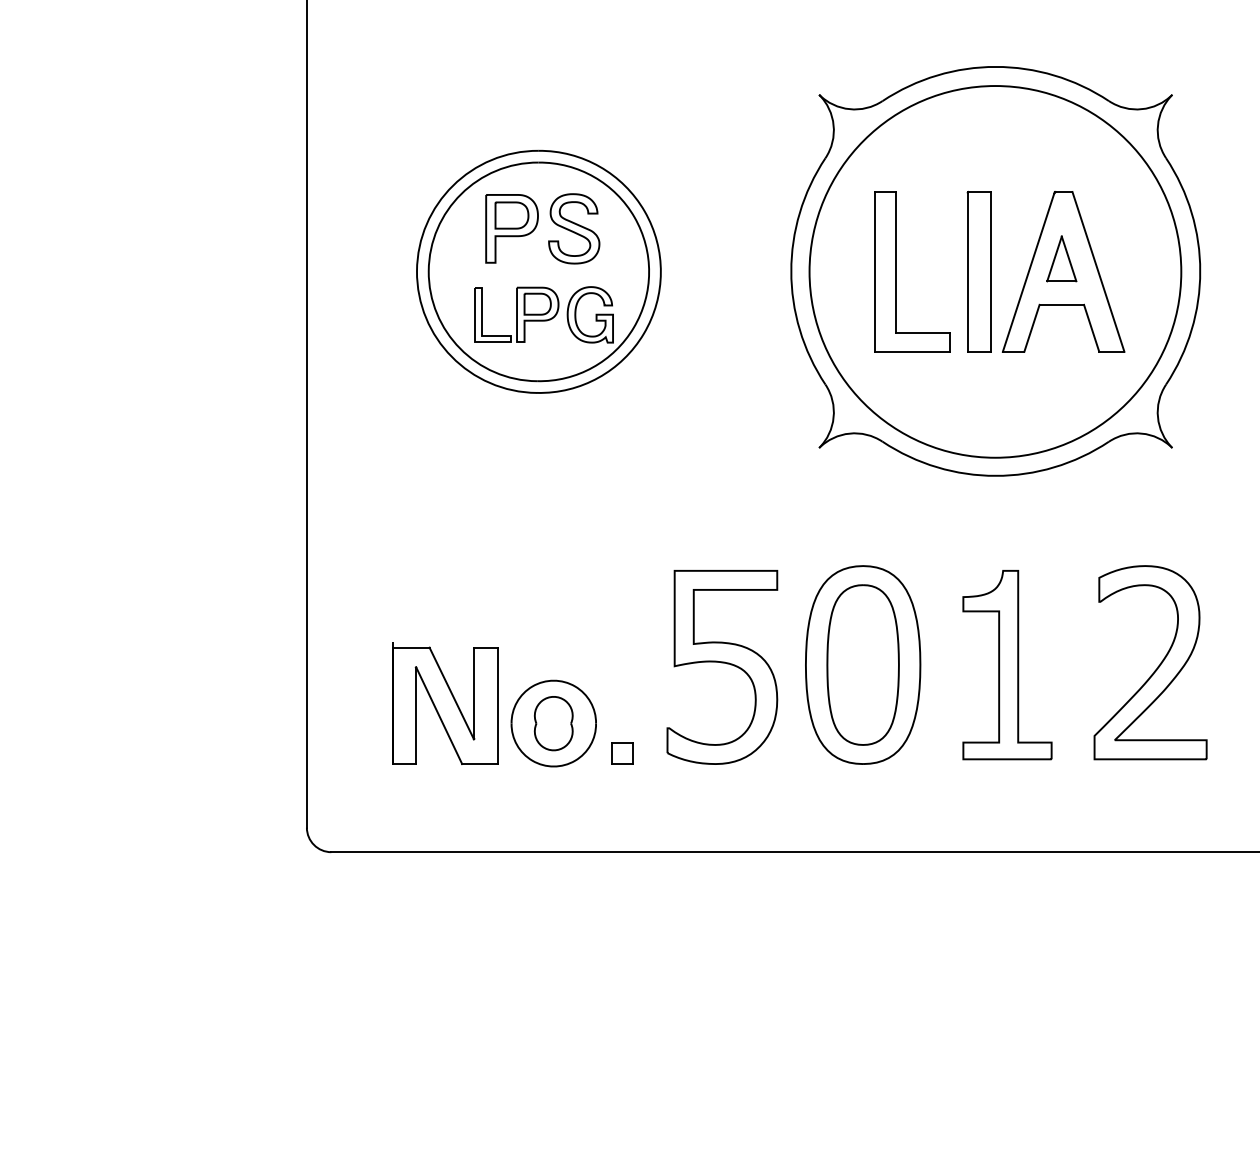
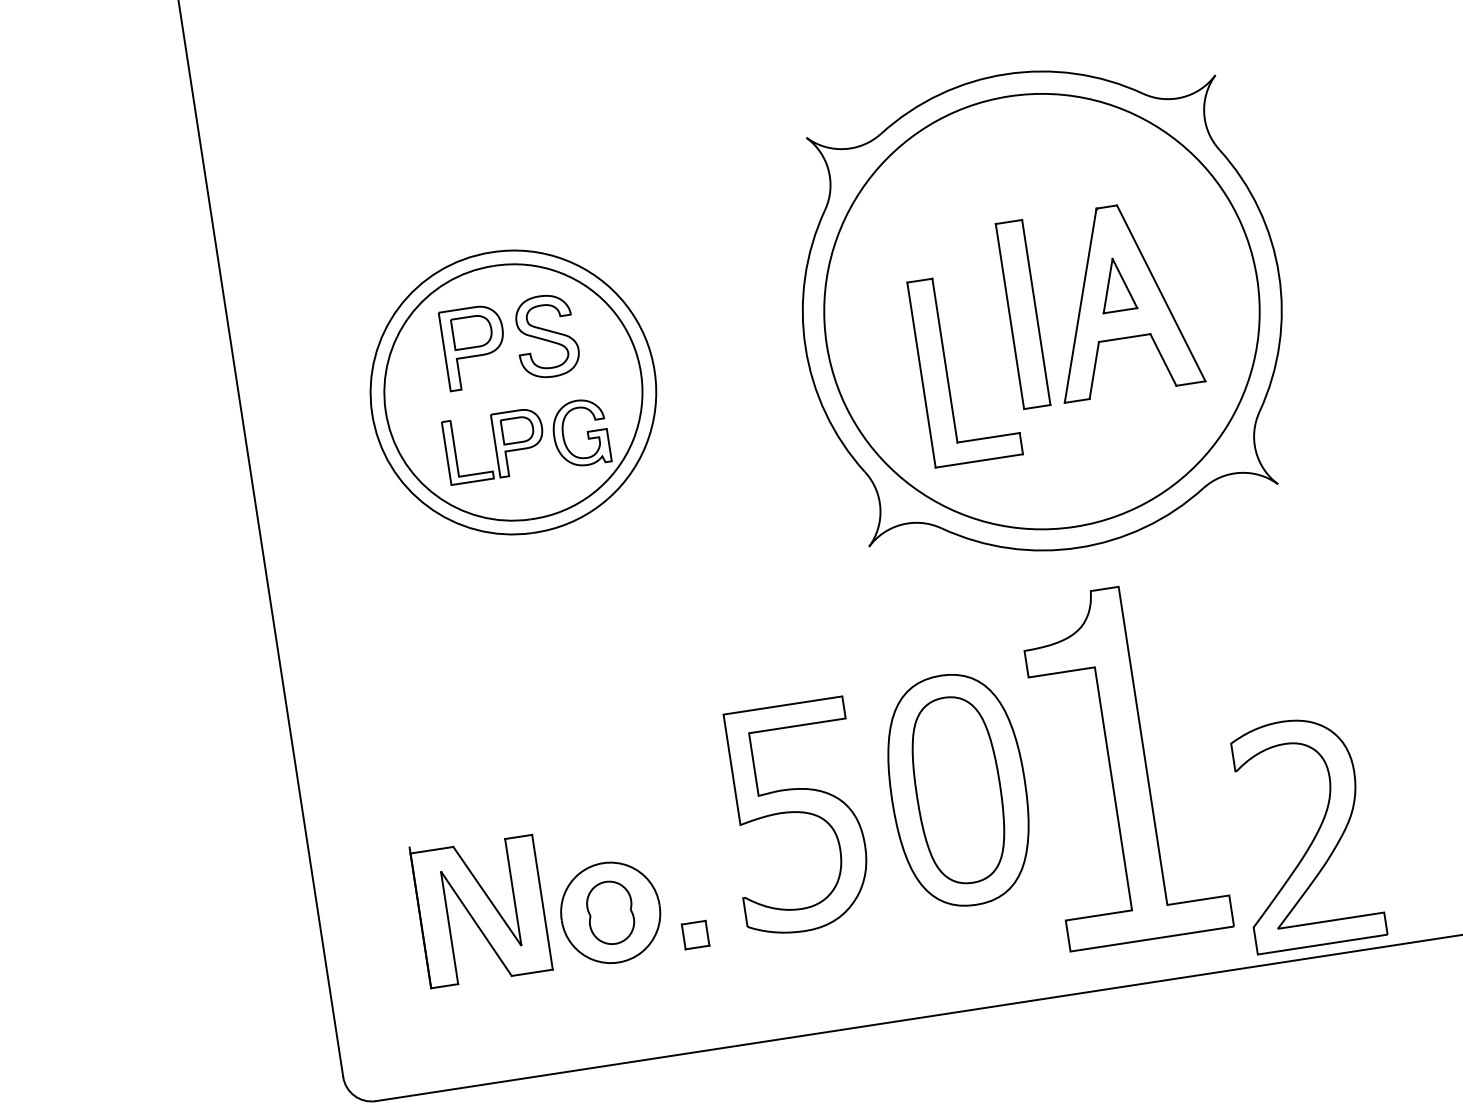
part: (896, 271) -> (946, 370), moved
part: (1007, 665) -> (1125, 765), size x1.6
part: (1157, 666) -> (1314, 835), moved

